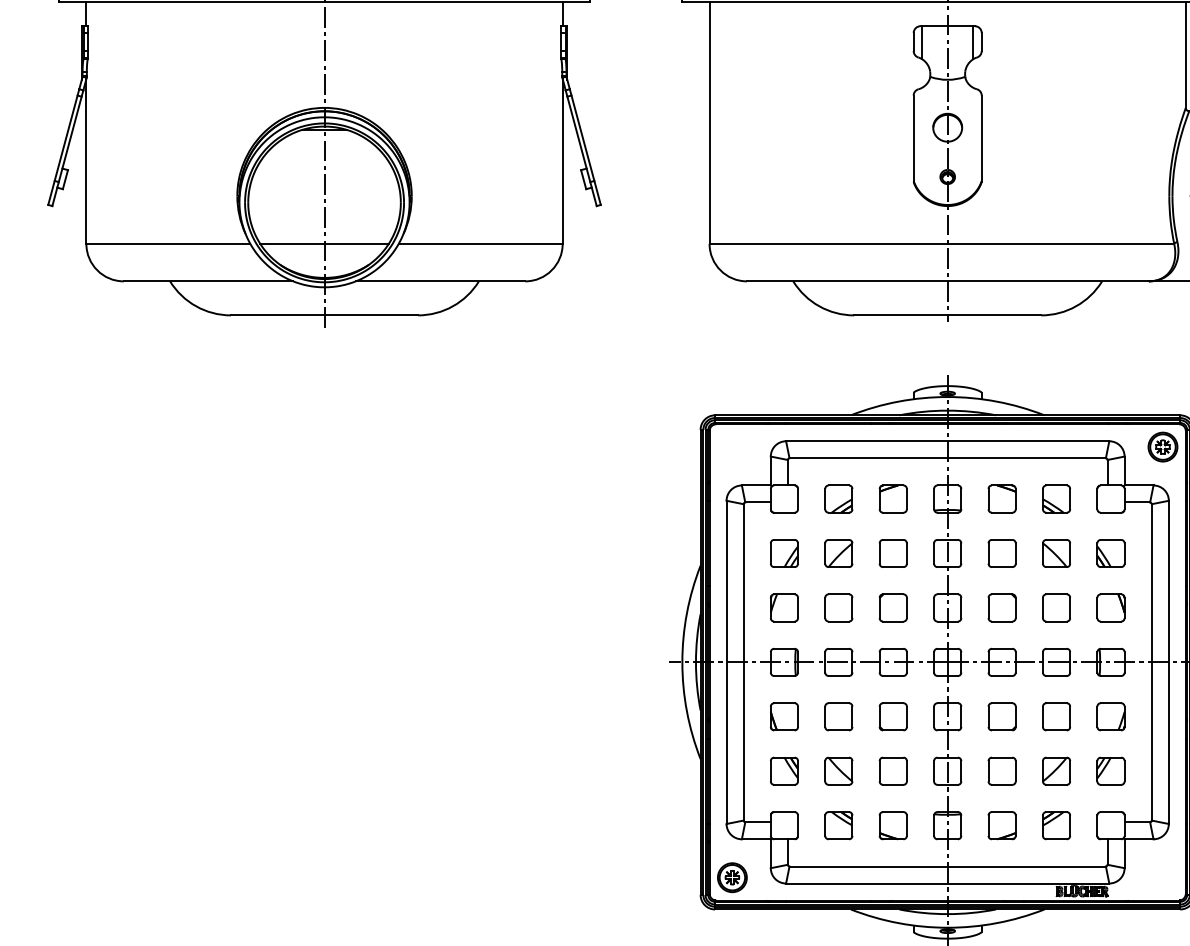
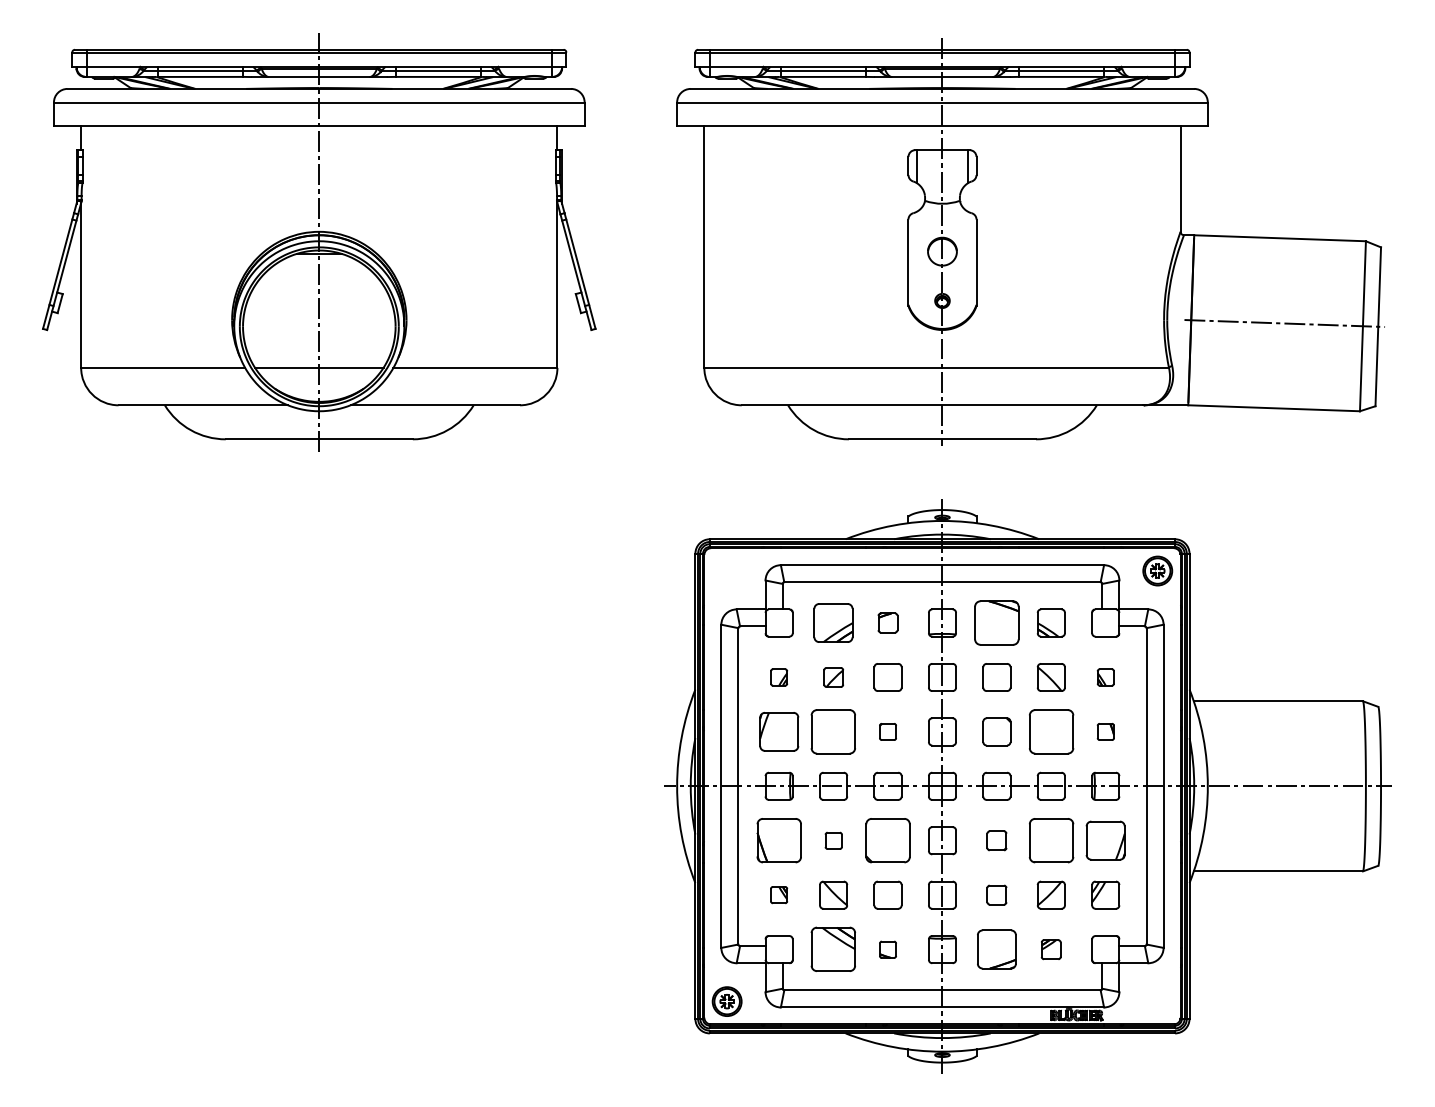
part: (838, 498) -> (833, 622), size x1.4
part: (892, 498) -> (887, 622), size x0.7
part: (1001, 498) -> (996, 622), size x1.6
part: (783, 553) -> (778, 677), size x0.6
part: (838, 553) -> (833, 677), size x0.7
part: (1110, 553) -> (1105, 677), size x0.6
part: (783, 607) -> (778, 731), size x1.4
part: (838, 607) -> (833, 731), size x1.6
part: (892, 607) -> (887, 731), size x0.6
part: (1055, 607) -> (1050, 731), size x1.6
part: (1110, 607) -> (1105, 731), size x0.6
part: (783, 716) -> (778, 840), size x1.6
part: (838, 716) -> (833, 840), size x0.6
part: (892, 716) -> (887, 840), size x1.6
part: (1001, 716) -> (996, 840), size x0.7
part: (1055, 716) -> (1050, 840), size x1.6
part: (1110, 716) -> (1105, 840), size x1.4
part: (783, 770) -> (778, 894), size x0.6
part: (1001, 770) -> (996, 894), size x0.7
part: (838, 825) -> (833, 949), size x1.6
part: (892, 825) -> (887, 949), size x0.6
part: (1001, 825) -> (996, 949), size x1.4
part: (1055, 825) -> (1050, 949), size x0.7

